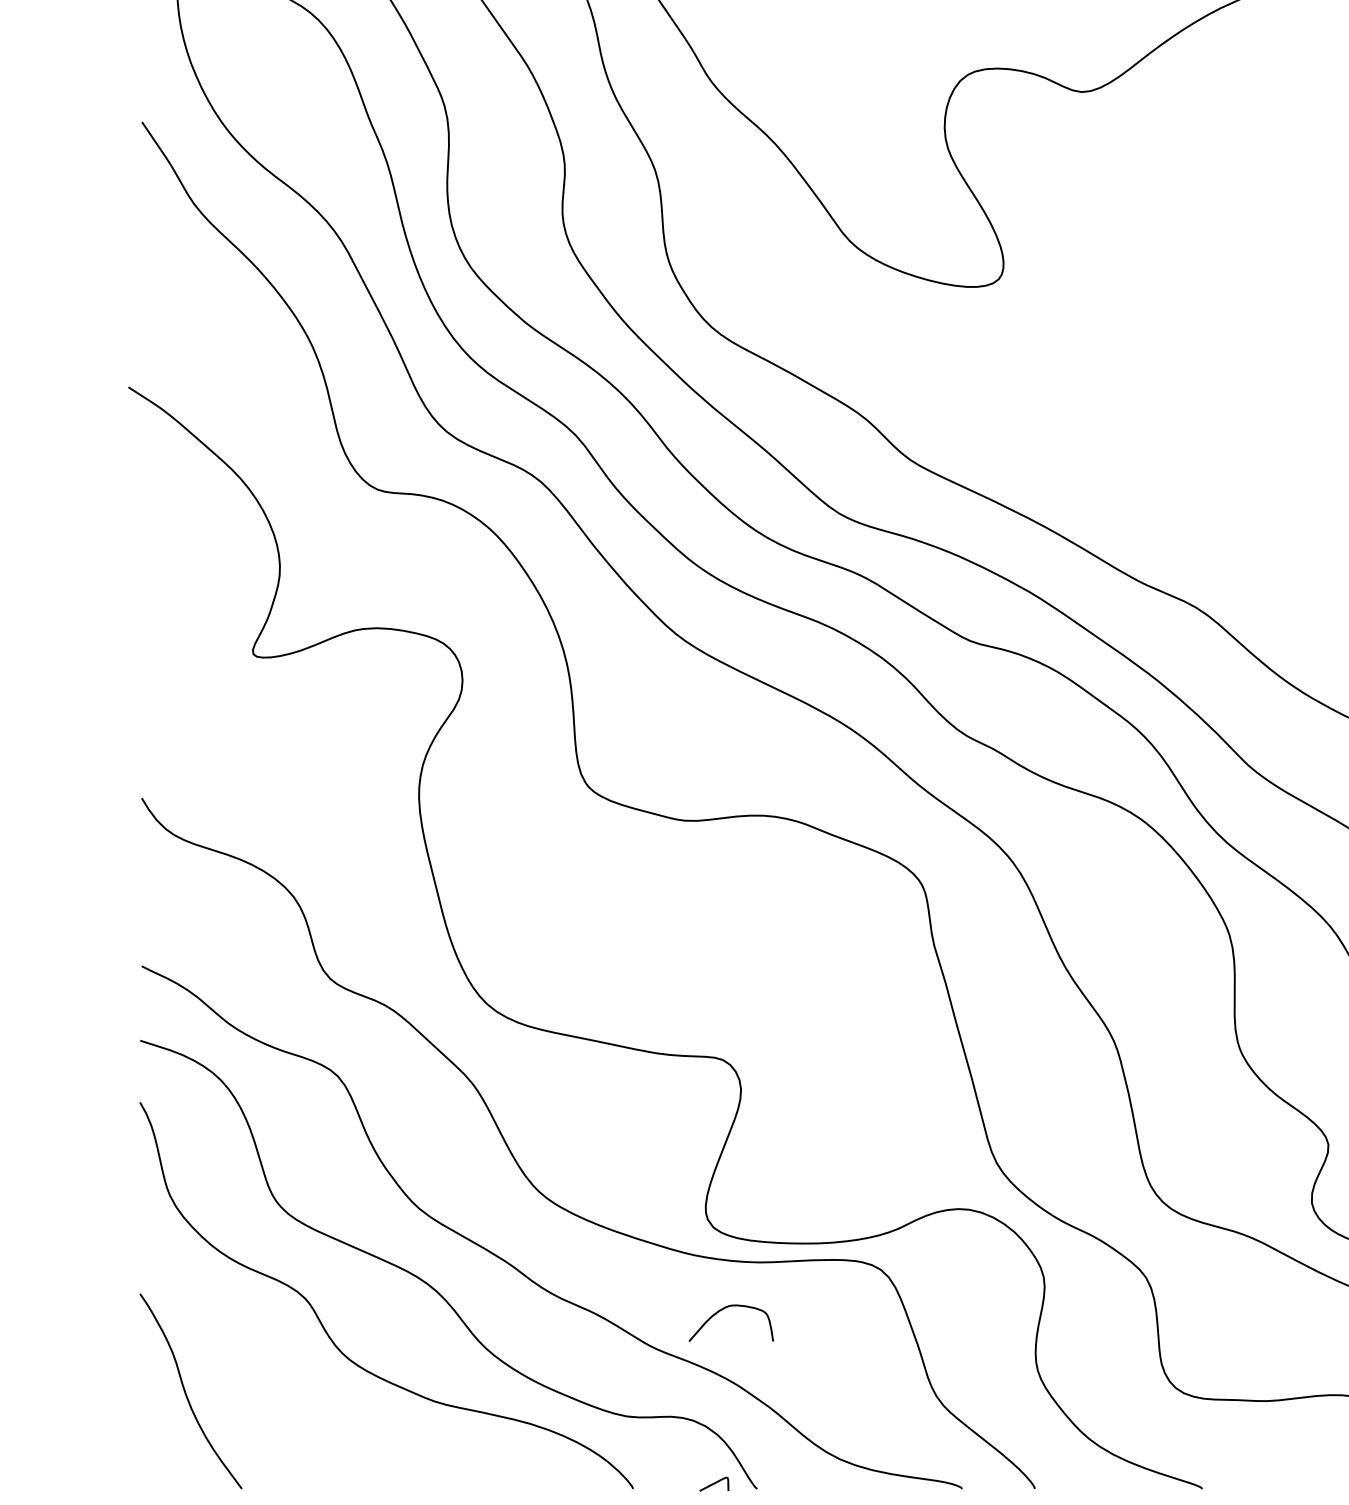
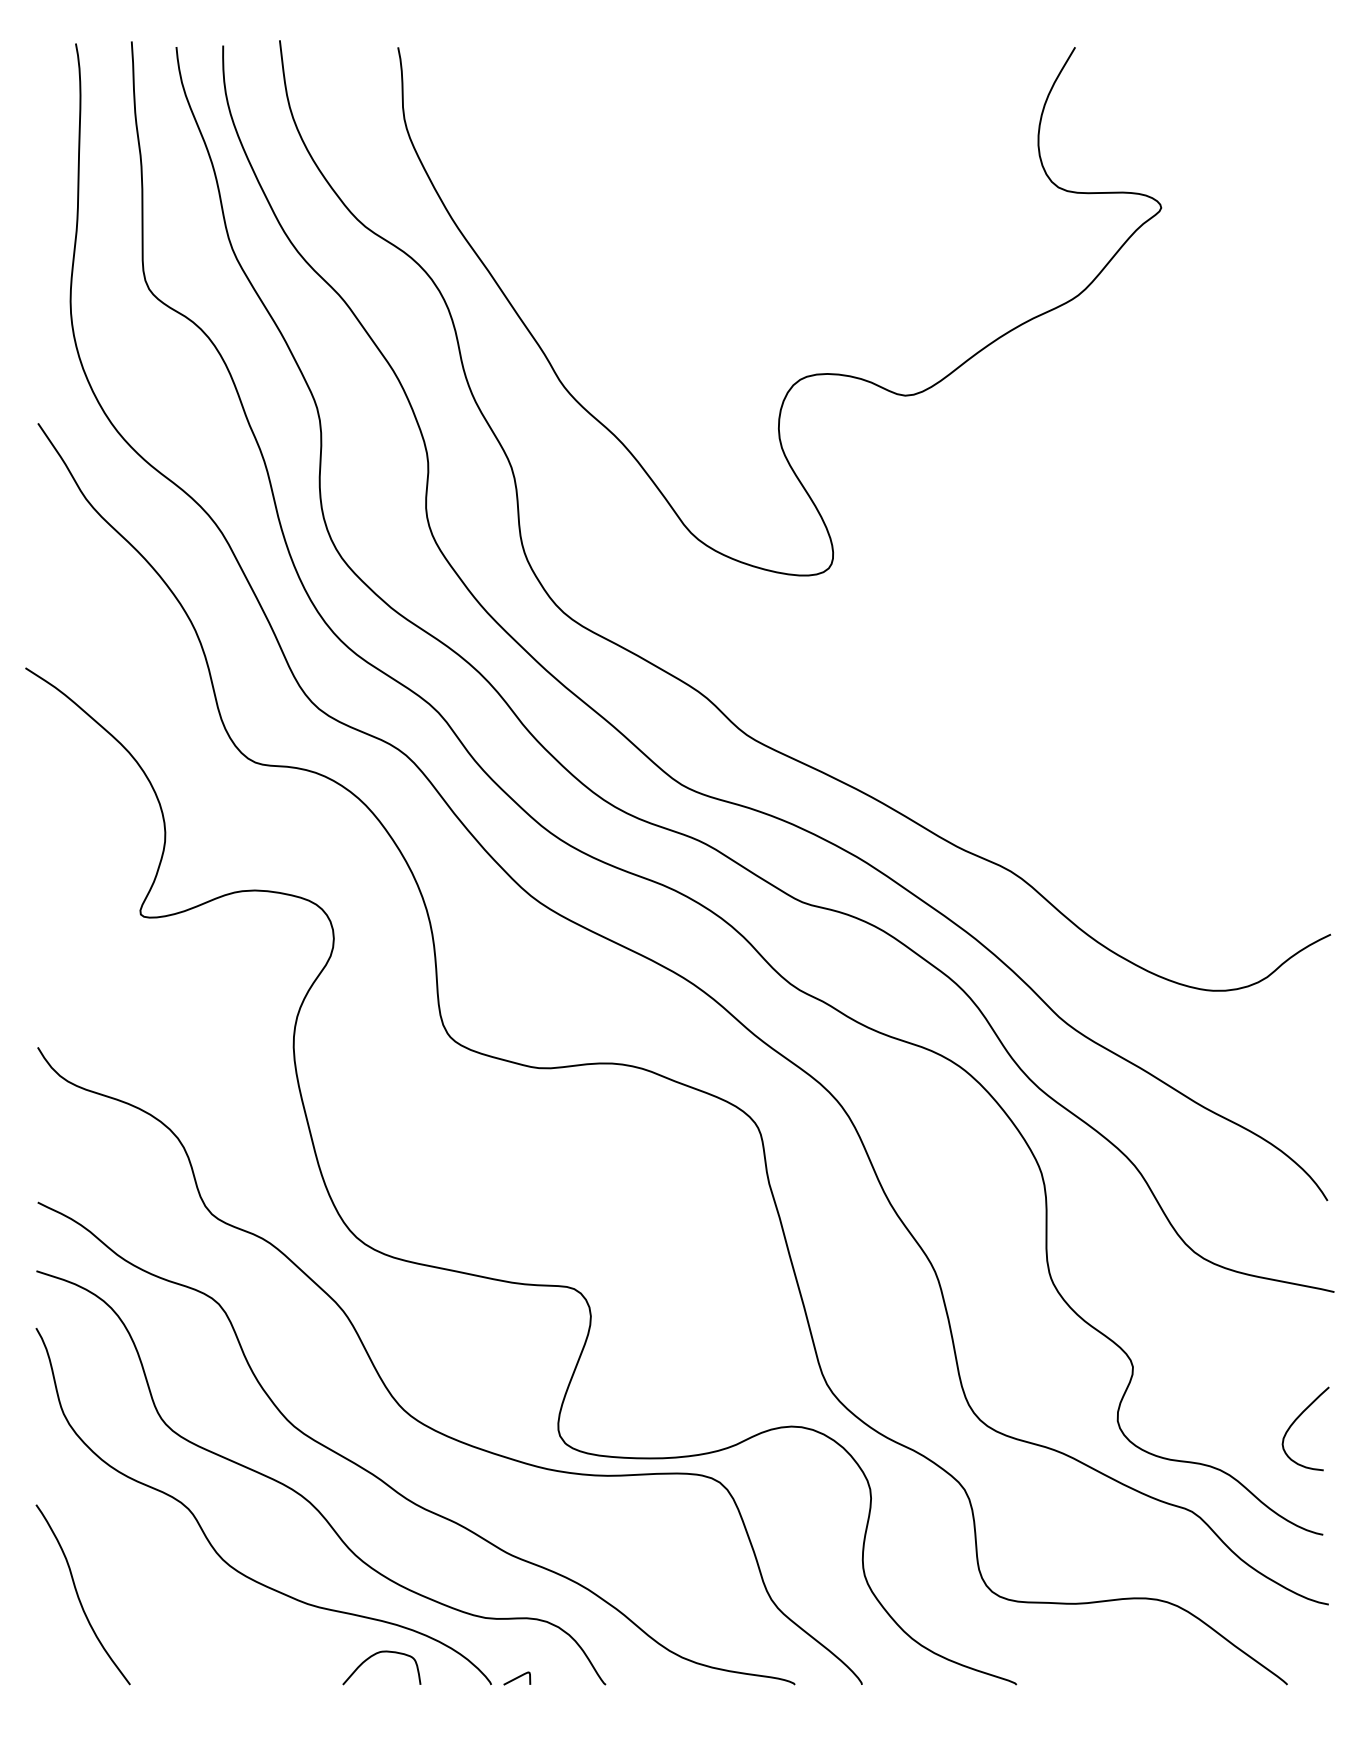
curve: (724, 1309) -> (375, 1655), moved
curve: (714, 1484) -> (517, 1678), moved

